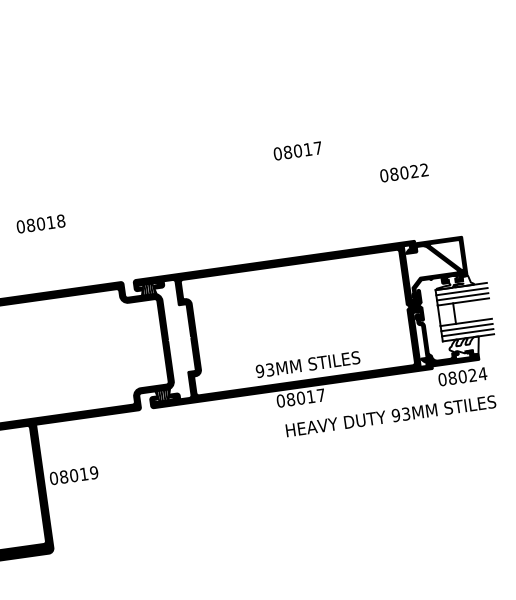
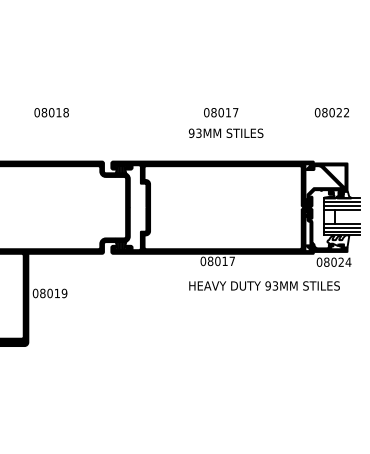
text: (298, 150) -> (221, 112), moved
text: (403, 172) -> (331, 112), moved
text: (306, 363) -> (225, 132), moved
text: (390, 415) -> (264, 285), moved

